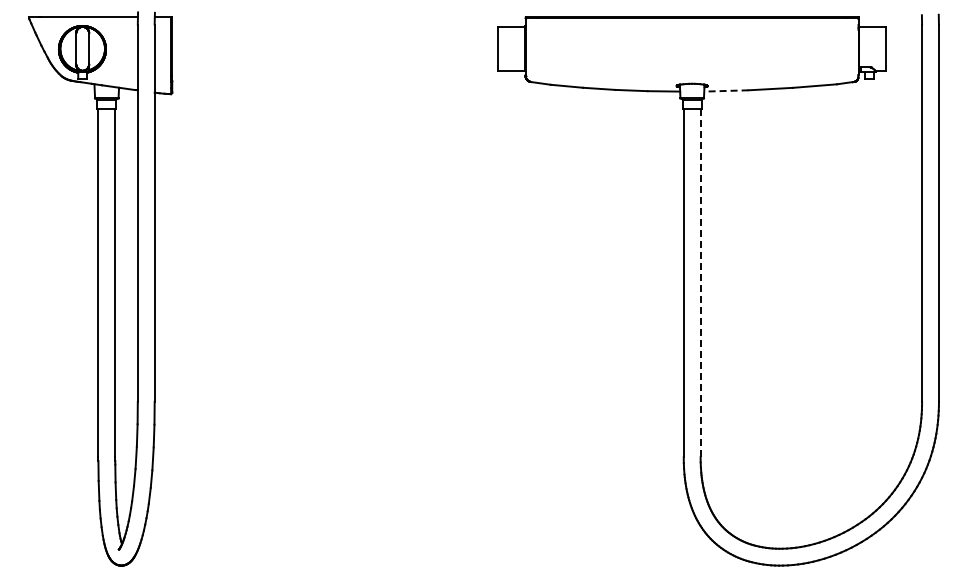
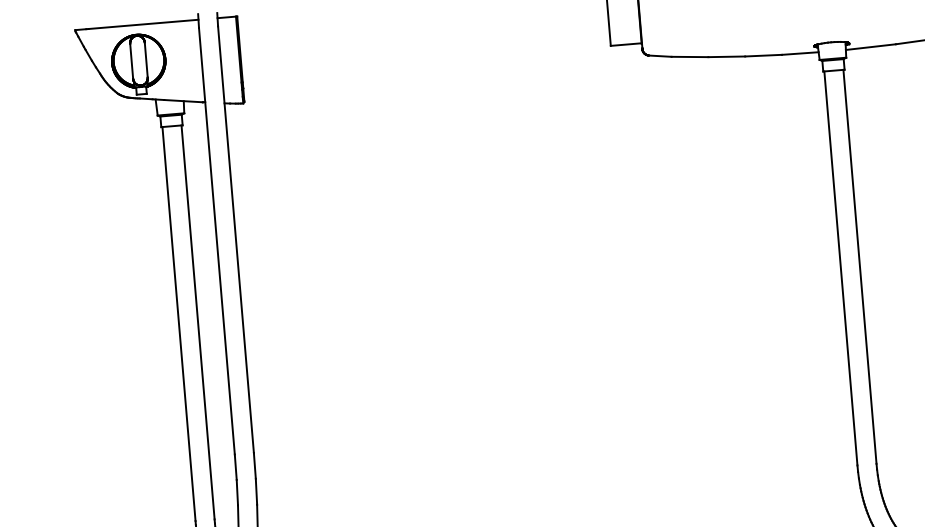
line: (725, 90) -> (869, 46), dashed -> solid
line: (700, 282) -> (859, 266), dashed -> solid

